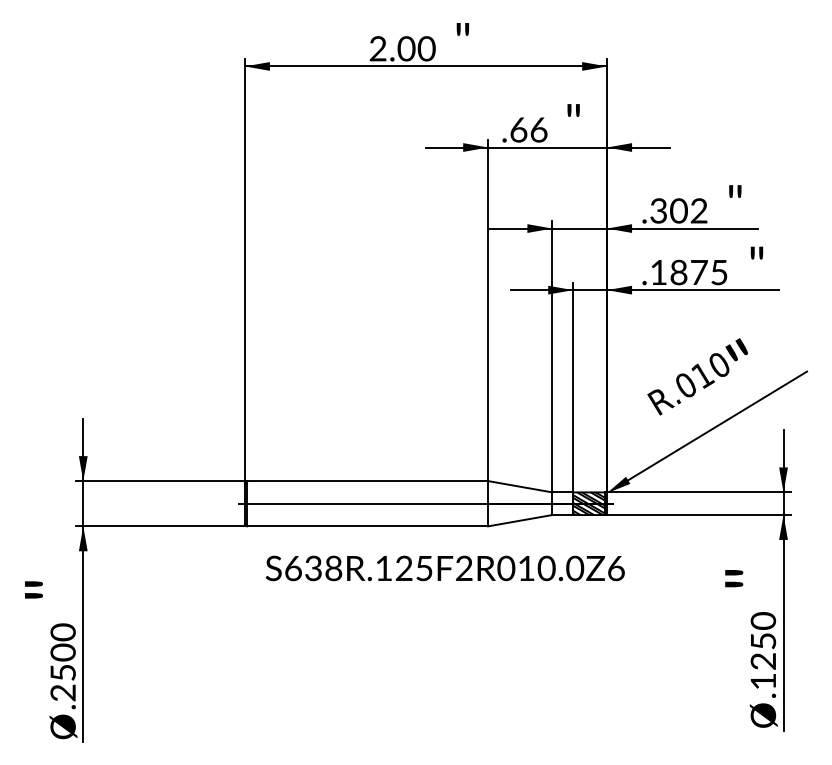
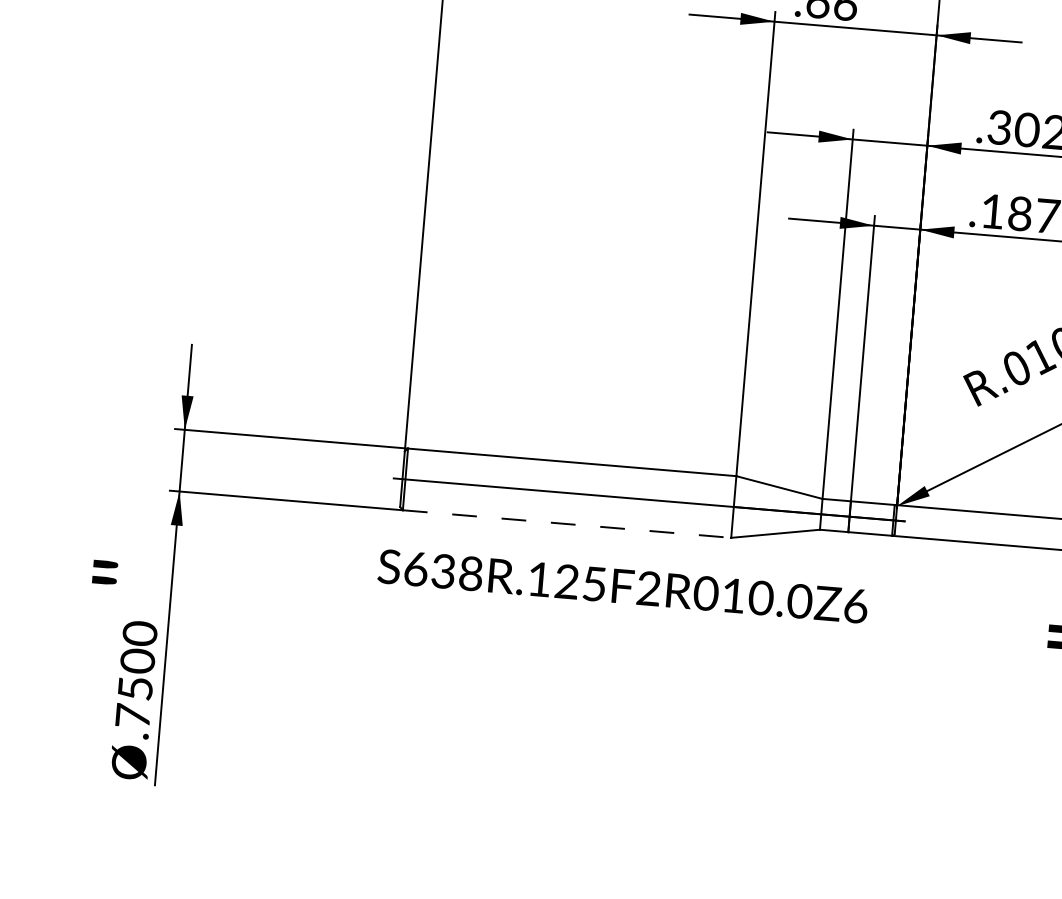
hatch: (590, 503) -> (873, 518), removed
line: (368, 526) -> (568, 524), solid -> dashed
text: (444, 568) -> (621, 586), moved
text: (62, 692) -> (132, 715), .2500 -> .7500

